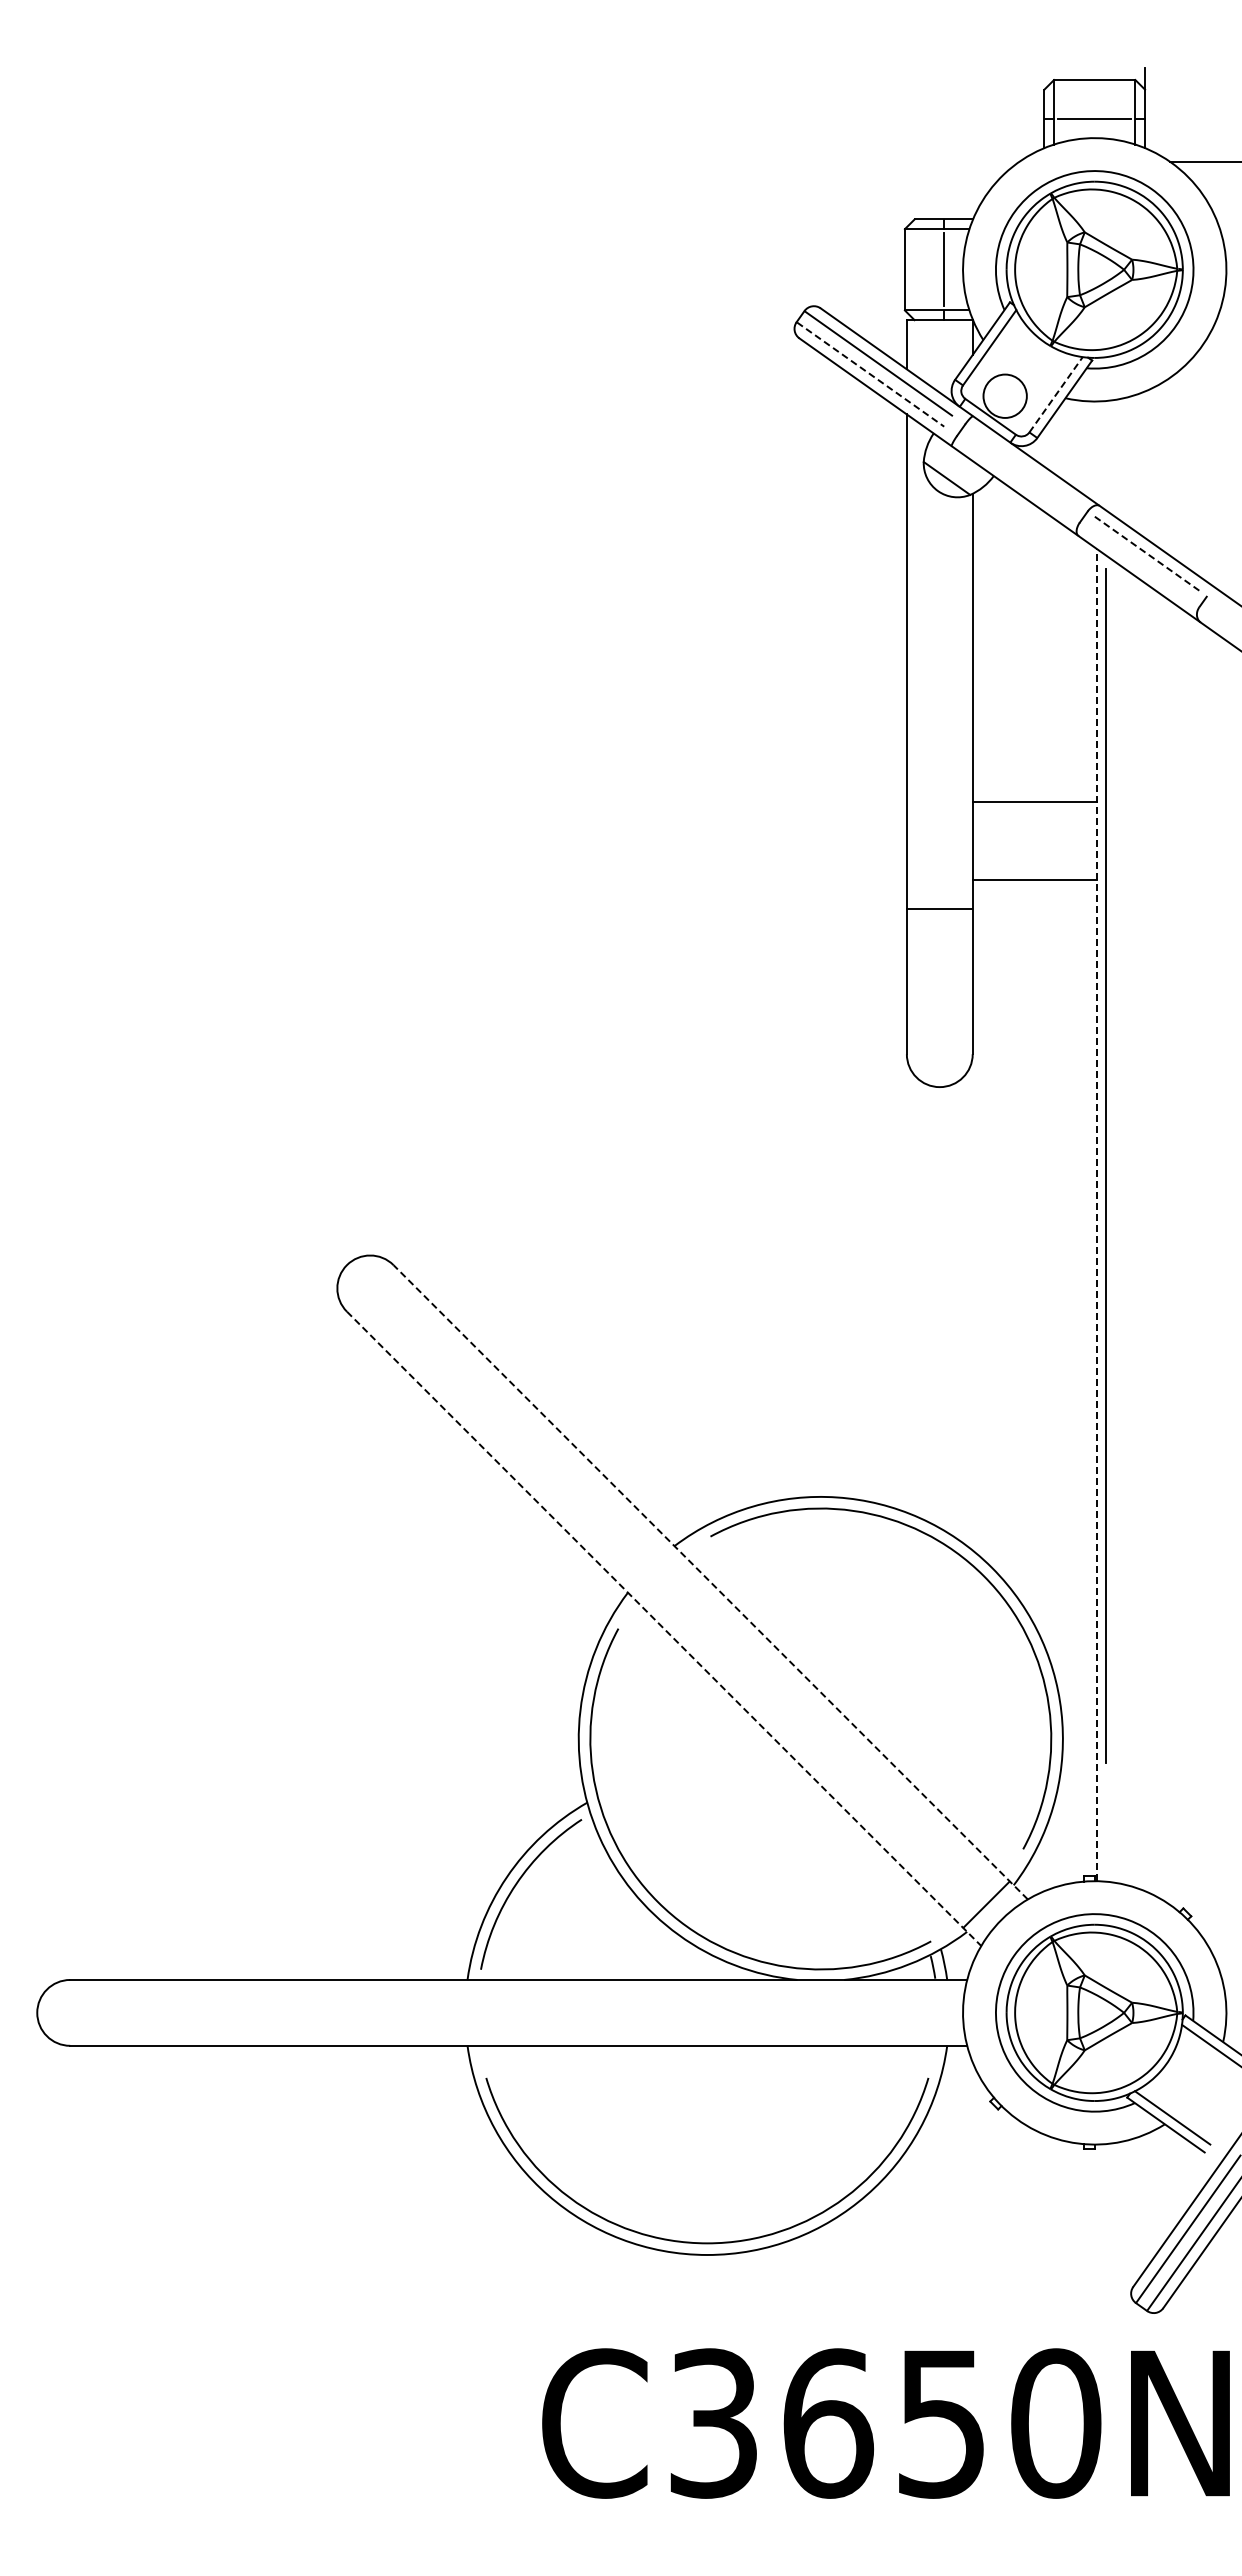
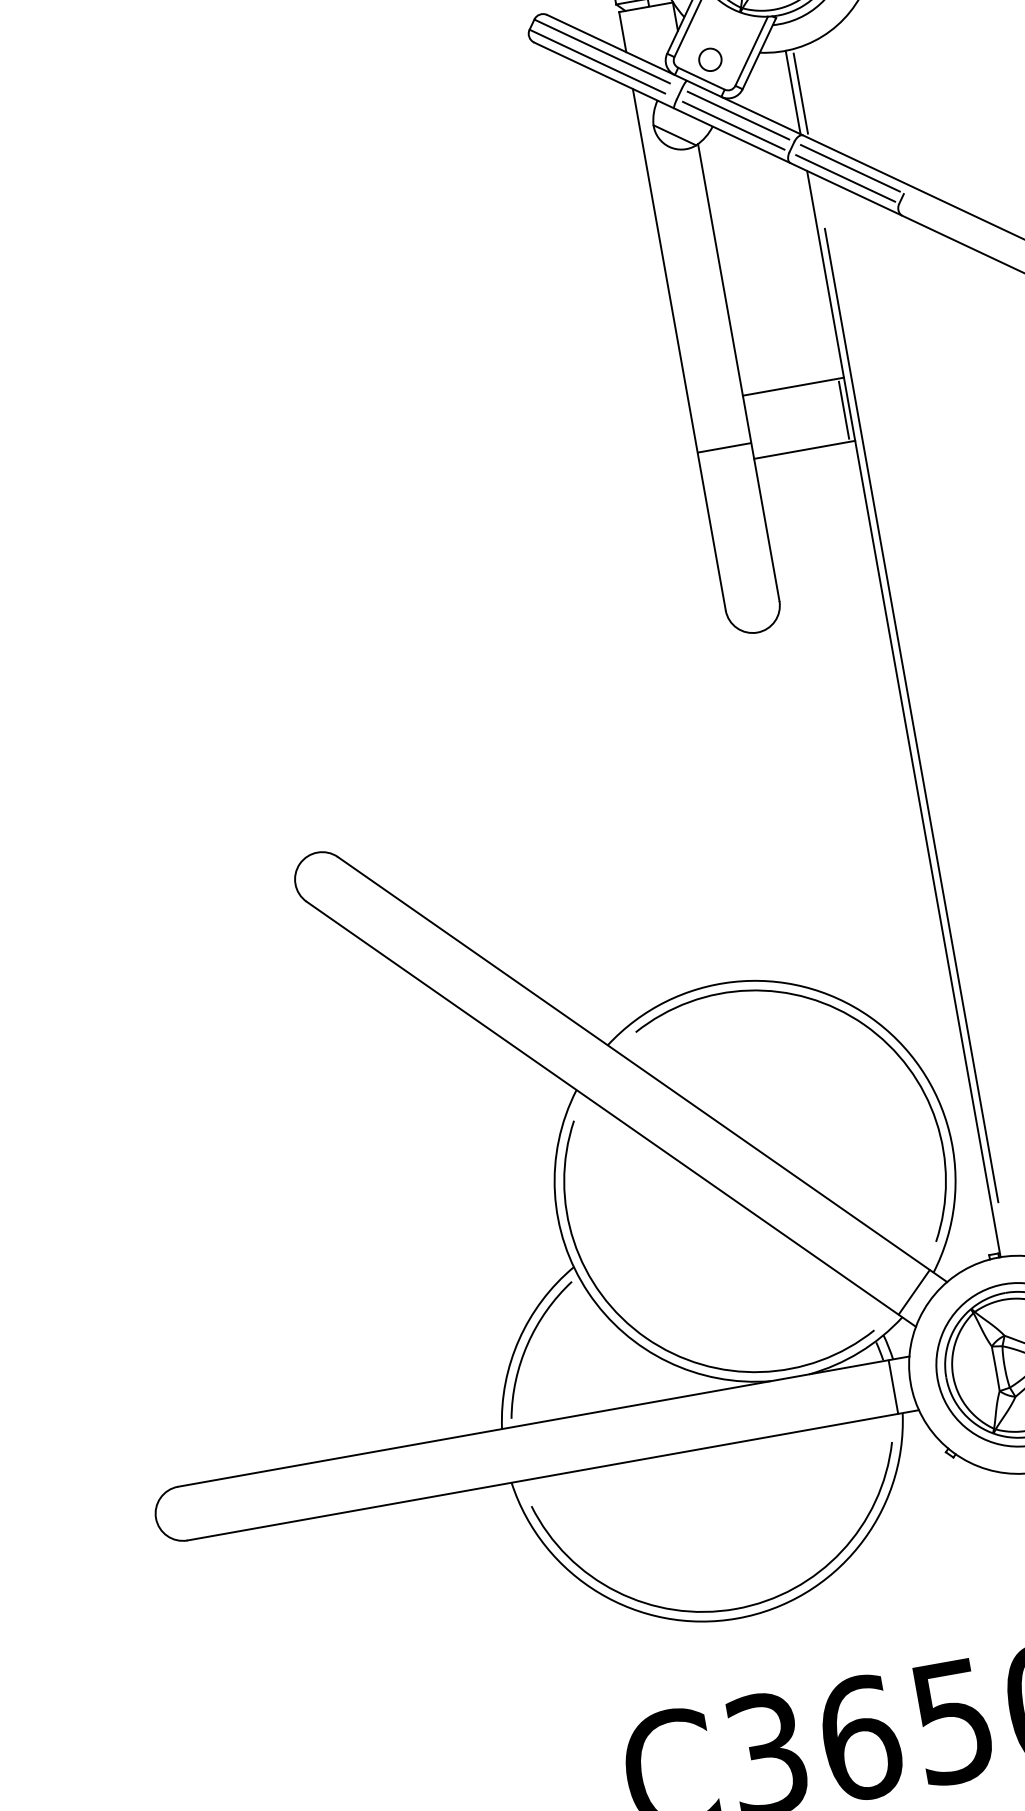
line: (871, 374) -> (598, 61), dashed -> solid
line: (1056, 394) -> (751, 50), dashed -> solid
circle: (1004, 395) -> (709, 59), size x0.62
line: (1096, 452) -> (793, 92), added
line: (1105, 455) -> (800, 93), added
line: (1026, 468) -> (738, 115), added
line: (1018, 479) -> (733, 125), added
line: (1148, 554) -> (850, 168), dashed -> solid
line: (1140, 565) -> (845, 178), added
line: (1089, 841) -> (843, 410), added
line: (939, 908) -> (724, 447), moved
line: (1105, 1165) -> (911, 714), moved
line: (1096, 1214) -> (903, 713), dashed -> solid
line: (710, 1582) -> (642, 1069), dashed -> solid
line: (664, 1628) -> (611, 1113), dashed -> solid
line: (941, 2012) -> (893, 1386), added

